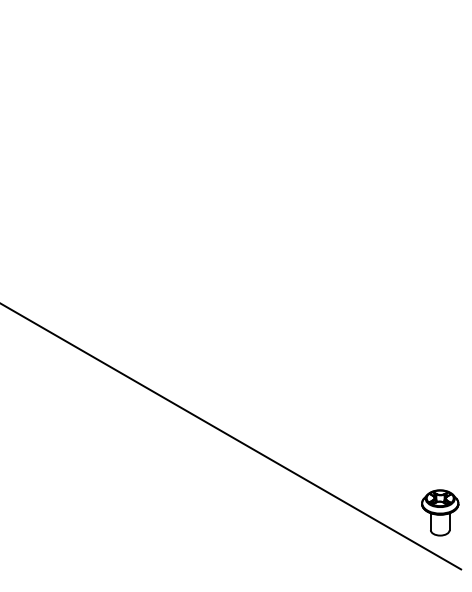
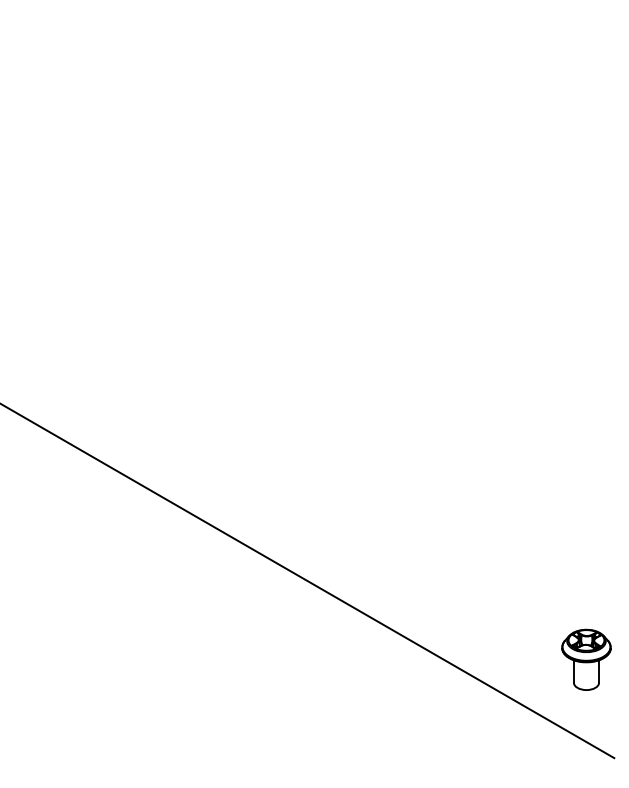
part: (440, 512) -> (586, 659), moved

